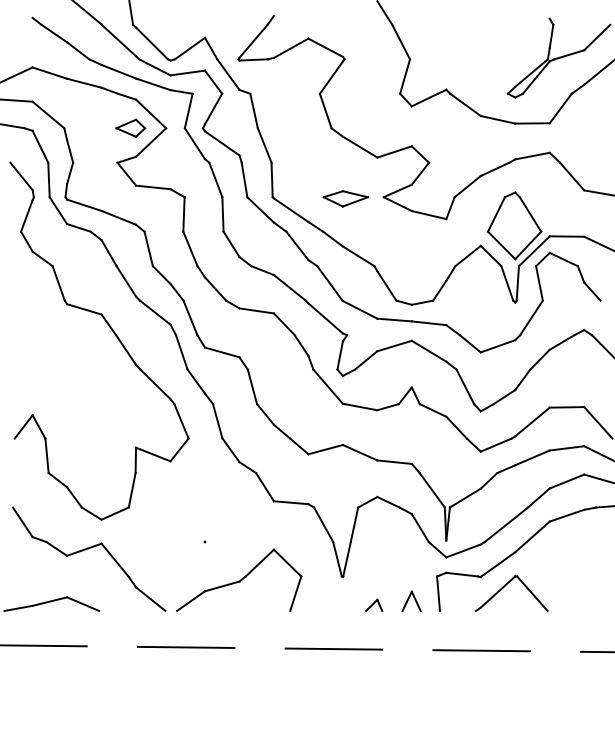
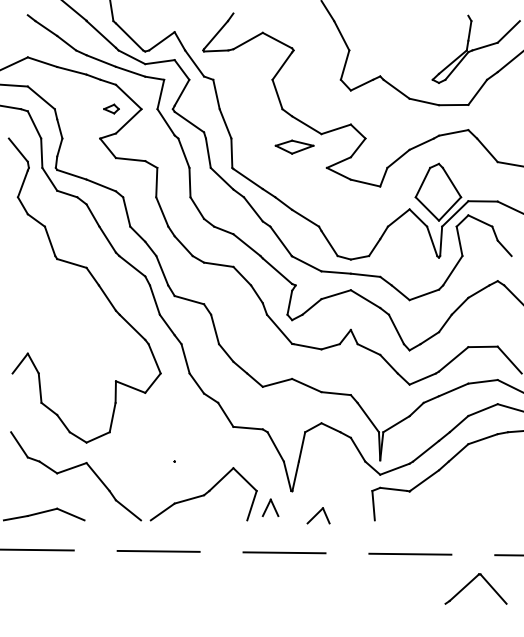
part: (130, 127) -> (111, 108), size x0.6
part: (345, 198) -> (294, 146), moved
part: (505, 586) -> (470, 582), moved
part: (411, 600) -> (270, 507), moved
part: (374, 604) -> (319, 514), size x1.6

